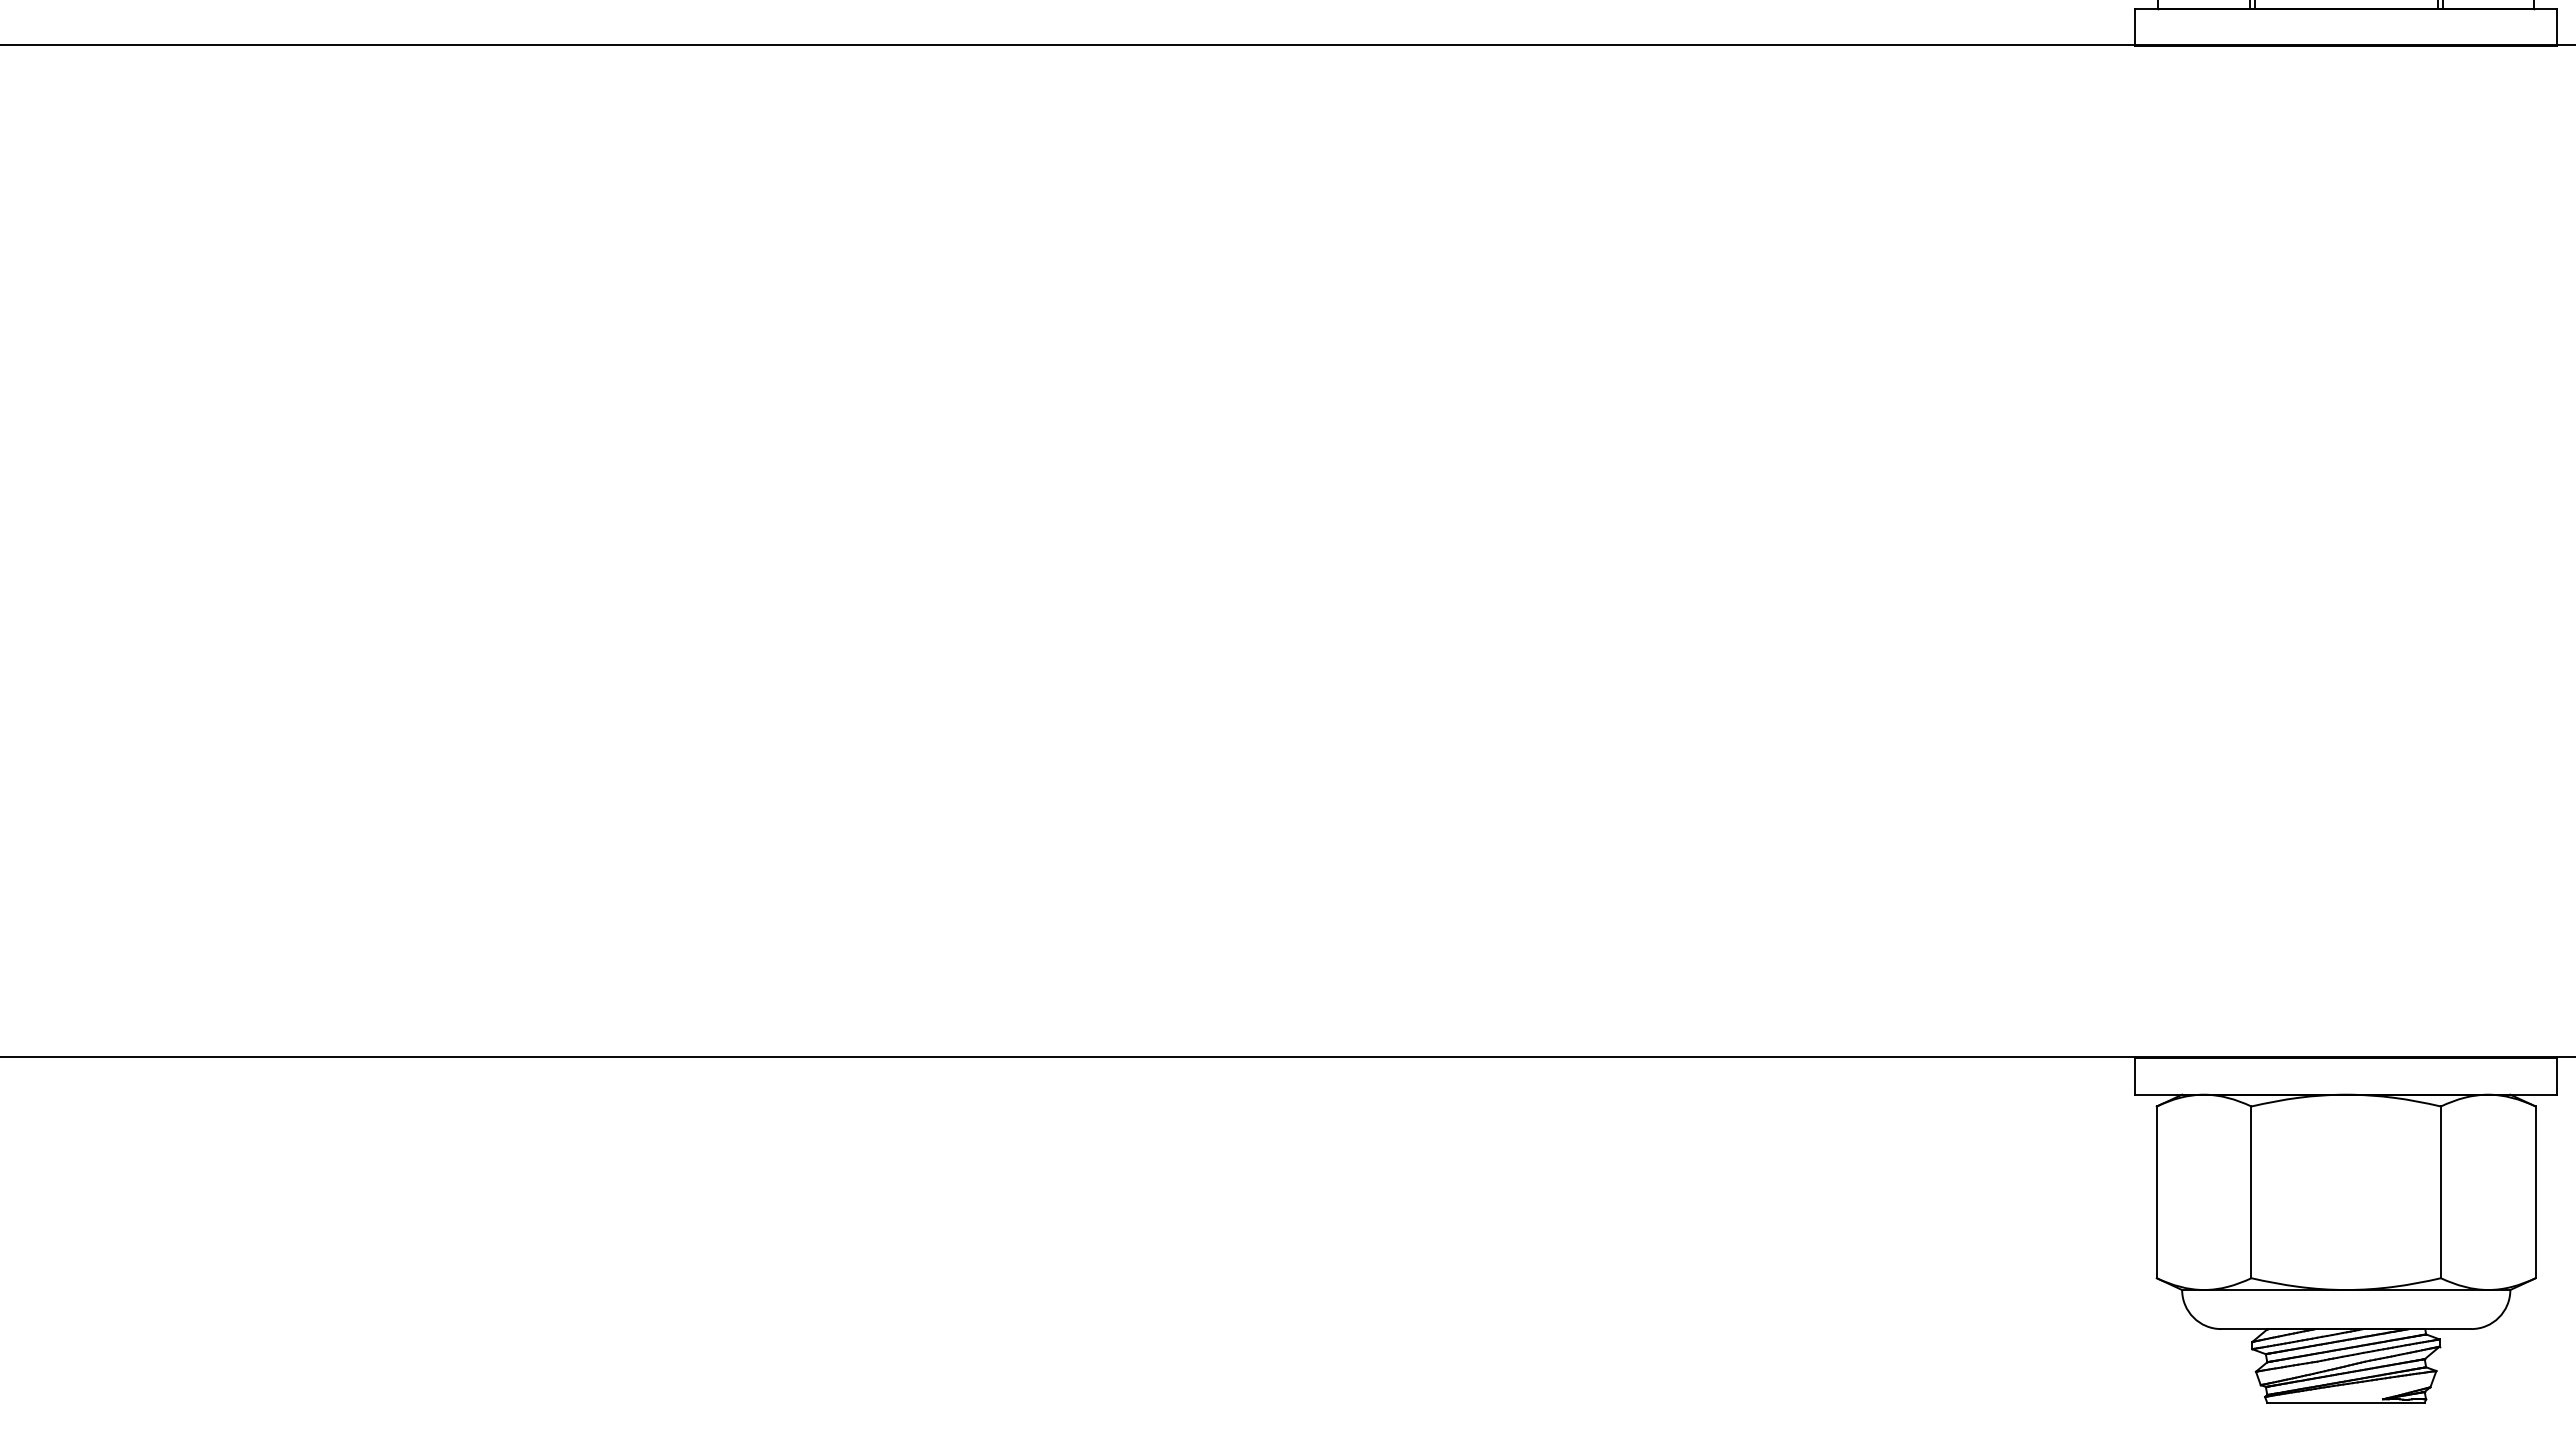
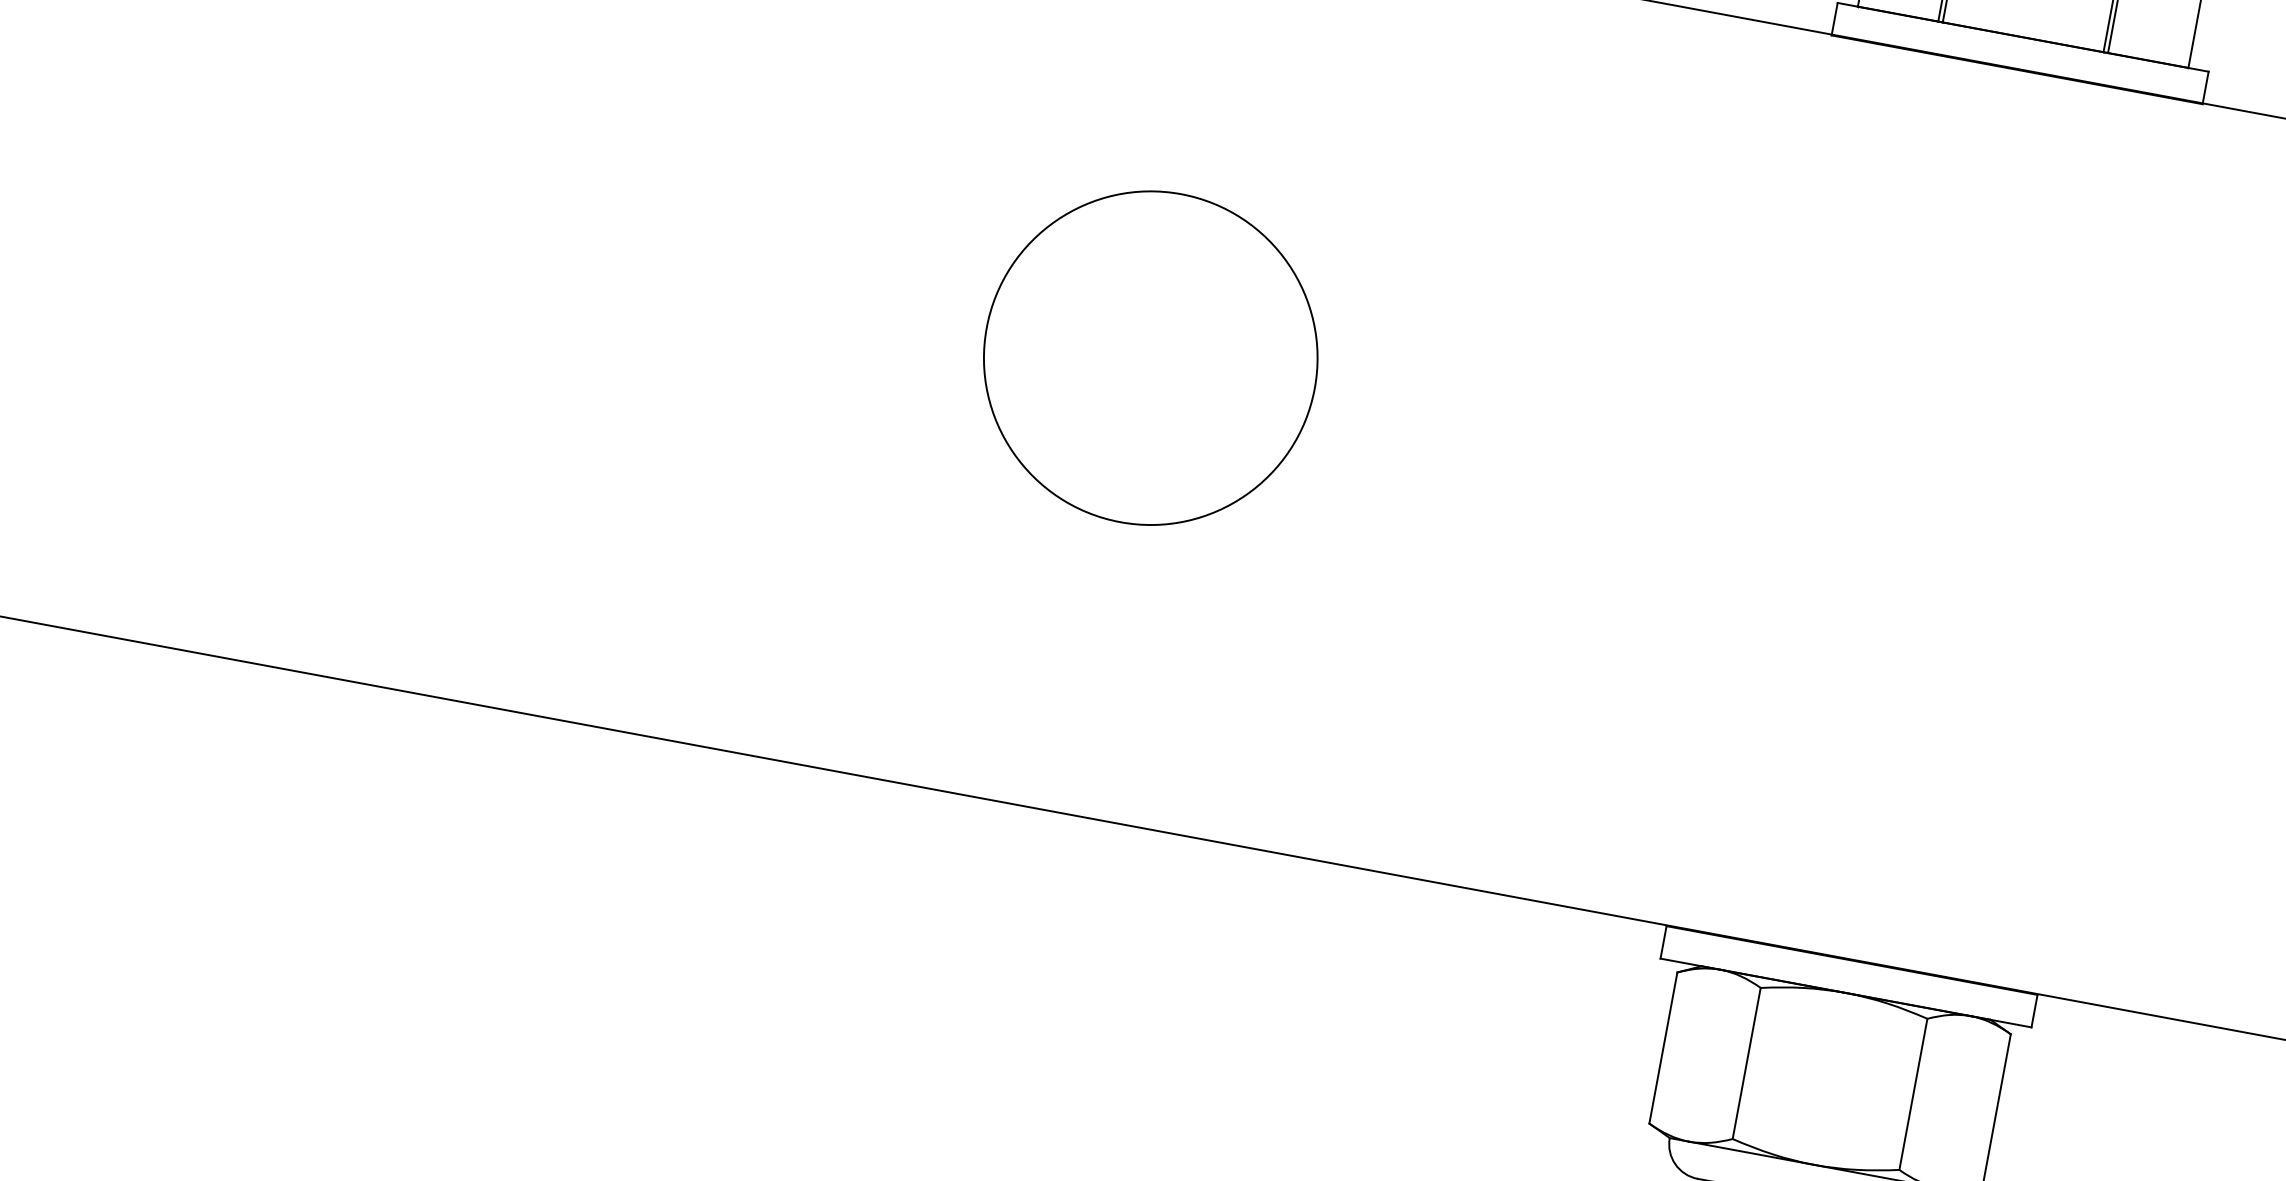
circle: (1452, 538) -> (1150, 357), added

